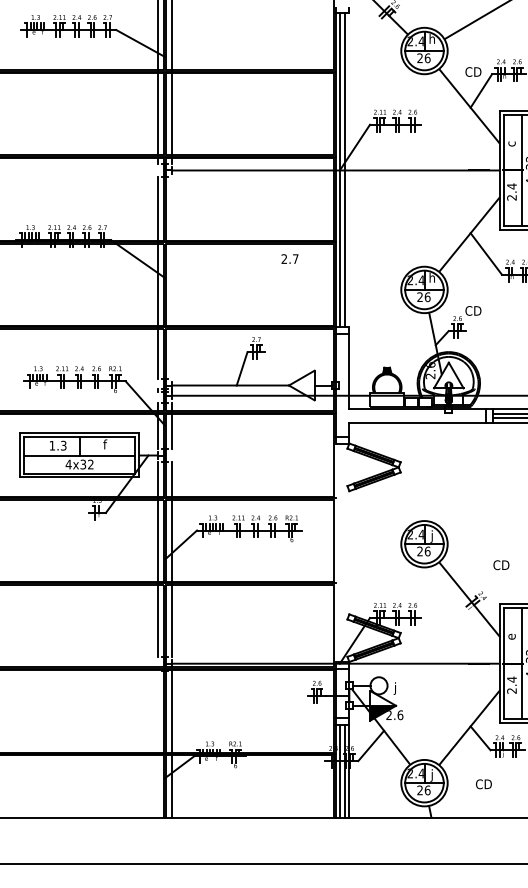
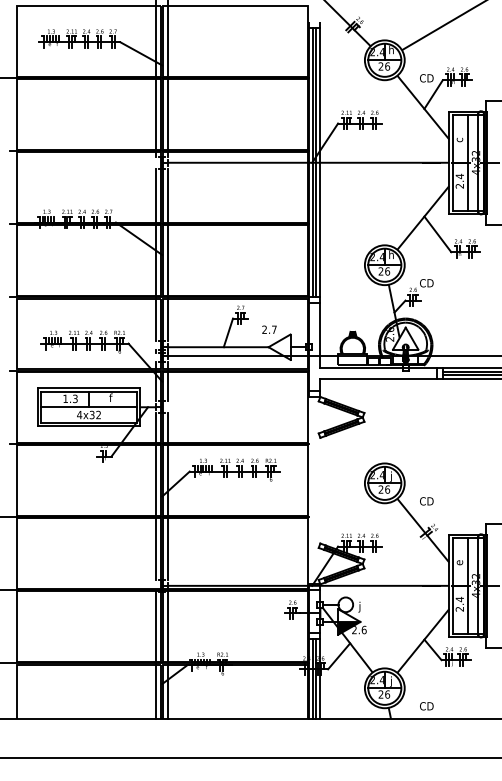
line: (349, 170) -> (320, 162), added
text: (290, 258) -> (269, 329), moved
line: (172, 277) -> (168, 254), added
text: (501, 565) -> (426, 501), moved
line: (158, 743) -> (156, 654), added
text: (483, 784) -> (426, 706), moved

